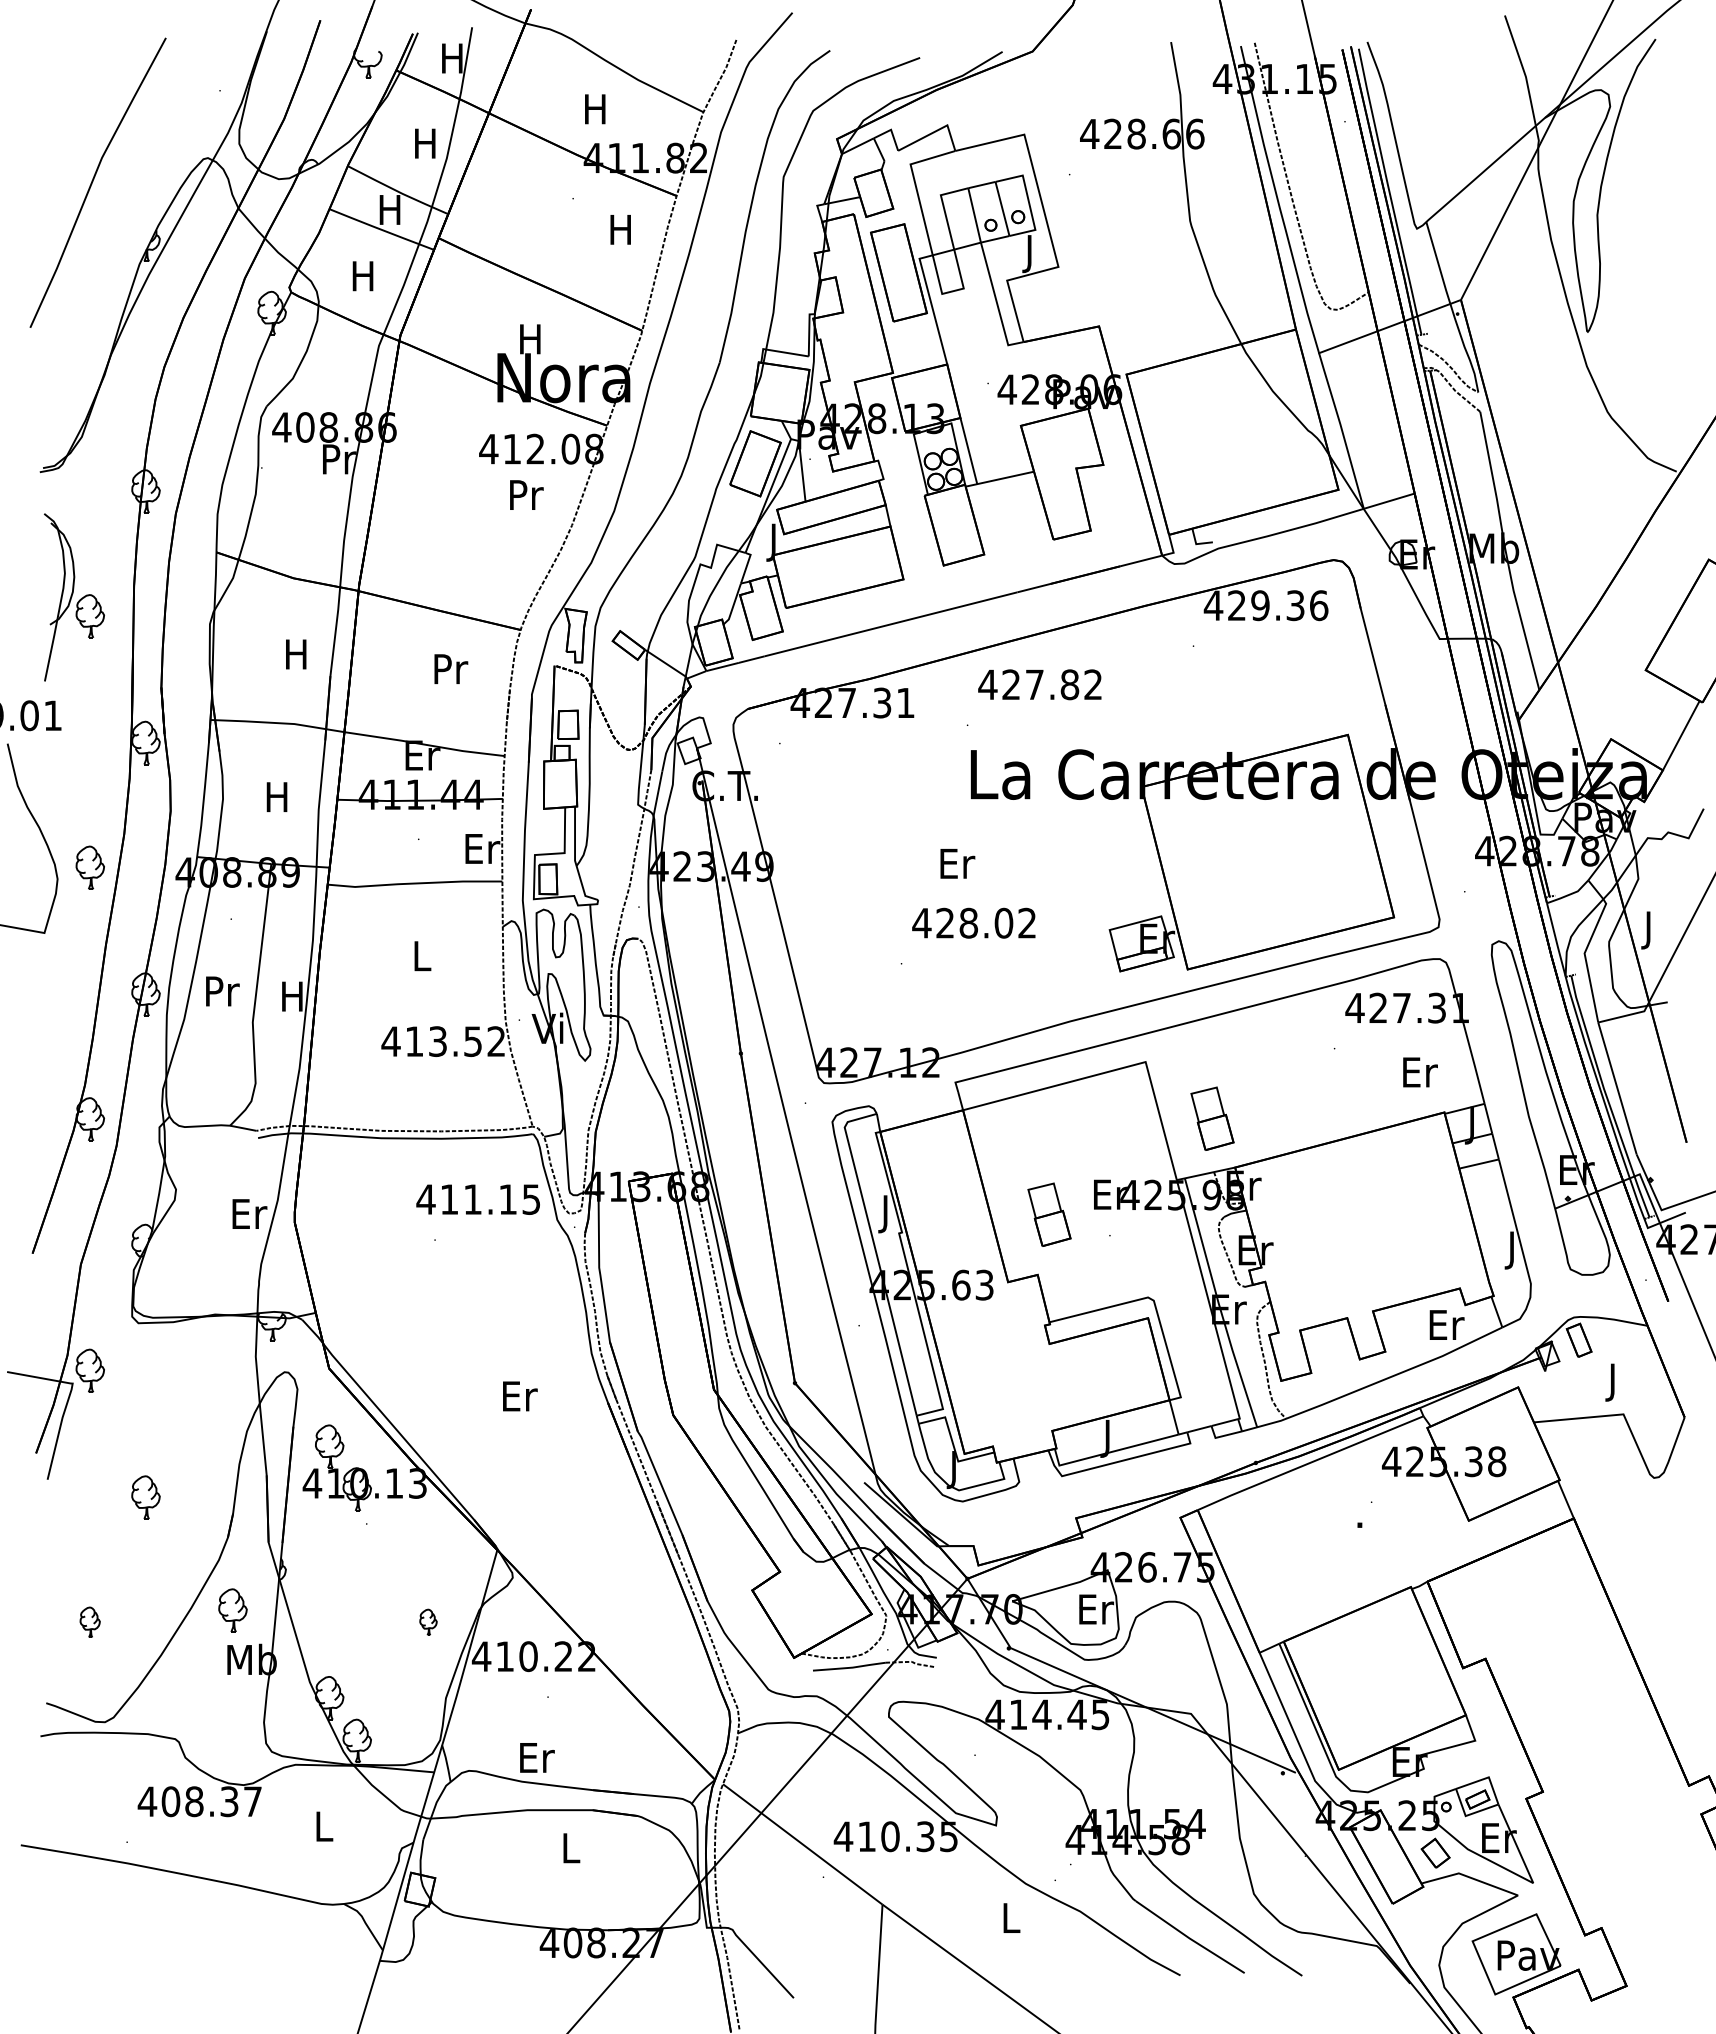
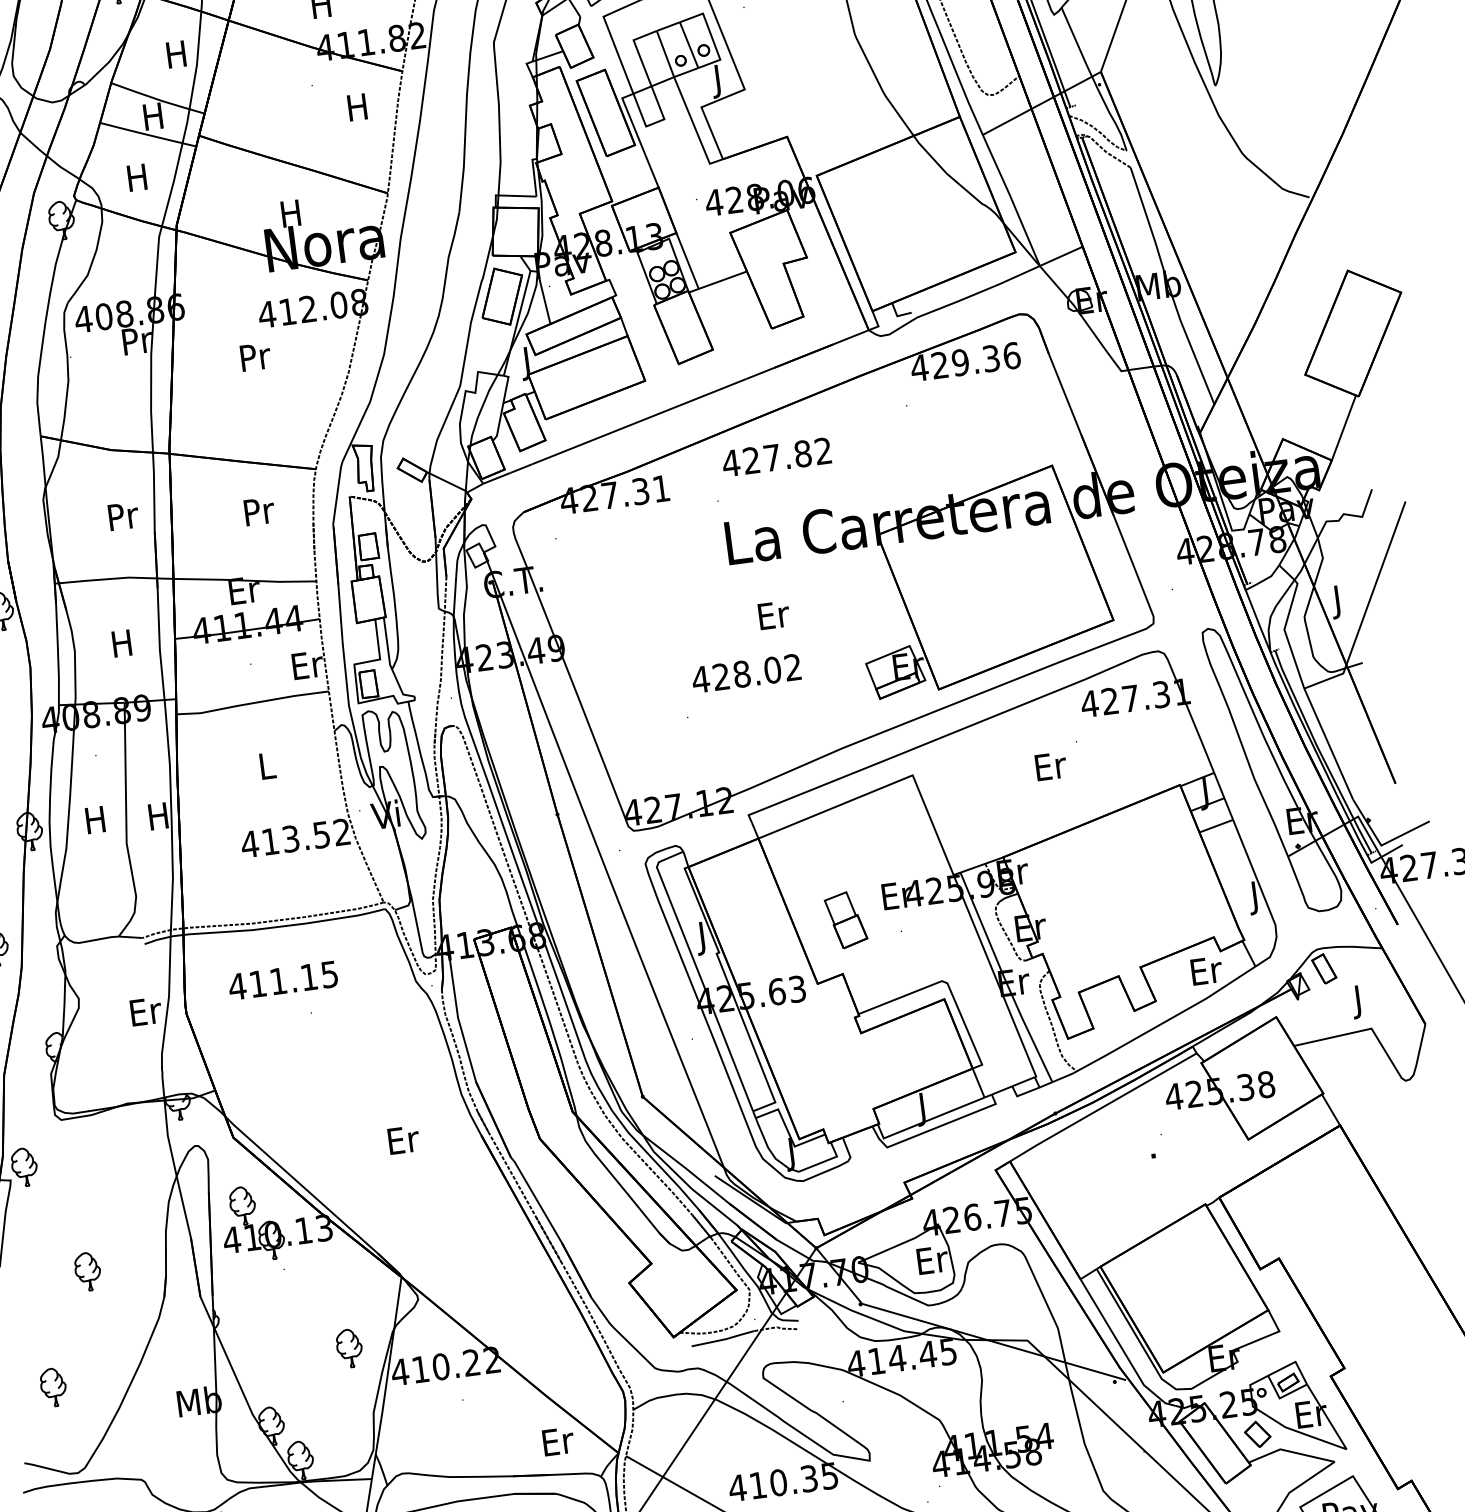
text: (526, 494) -> (255, 356), moved
text: (297, 654) -> (123, 516), H -> Pr
text: (957, 863) -> (773, 615), moved
text: (222, 991) -> (96, 819), Pr -> H
text: (1420, 1072) -> (1051, 766), moved
part: (1212, 1118) -> (977, 817), removed
text: (477, 1199) -> (282, 980), moved
part: (232, 1610) -> (176, 1360), removed
part: (89, 1622) -> (52, 1387), size x1.43
part: (428, 1622) -> (349, 1348), size x1.67
text: (537, 1757) -> (558, 1441), moved

